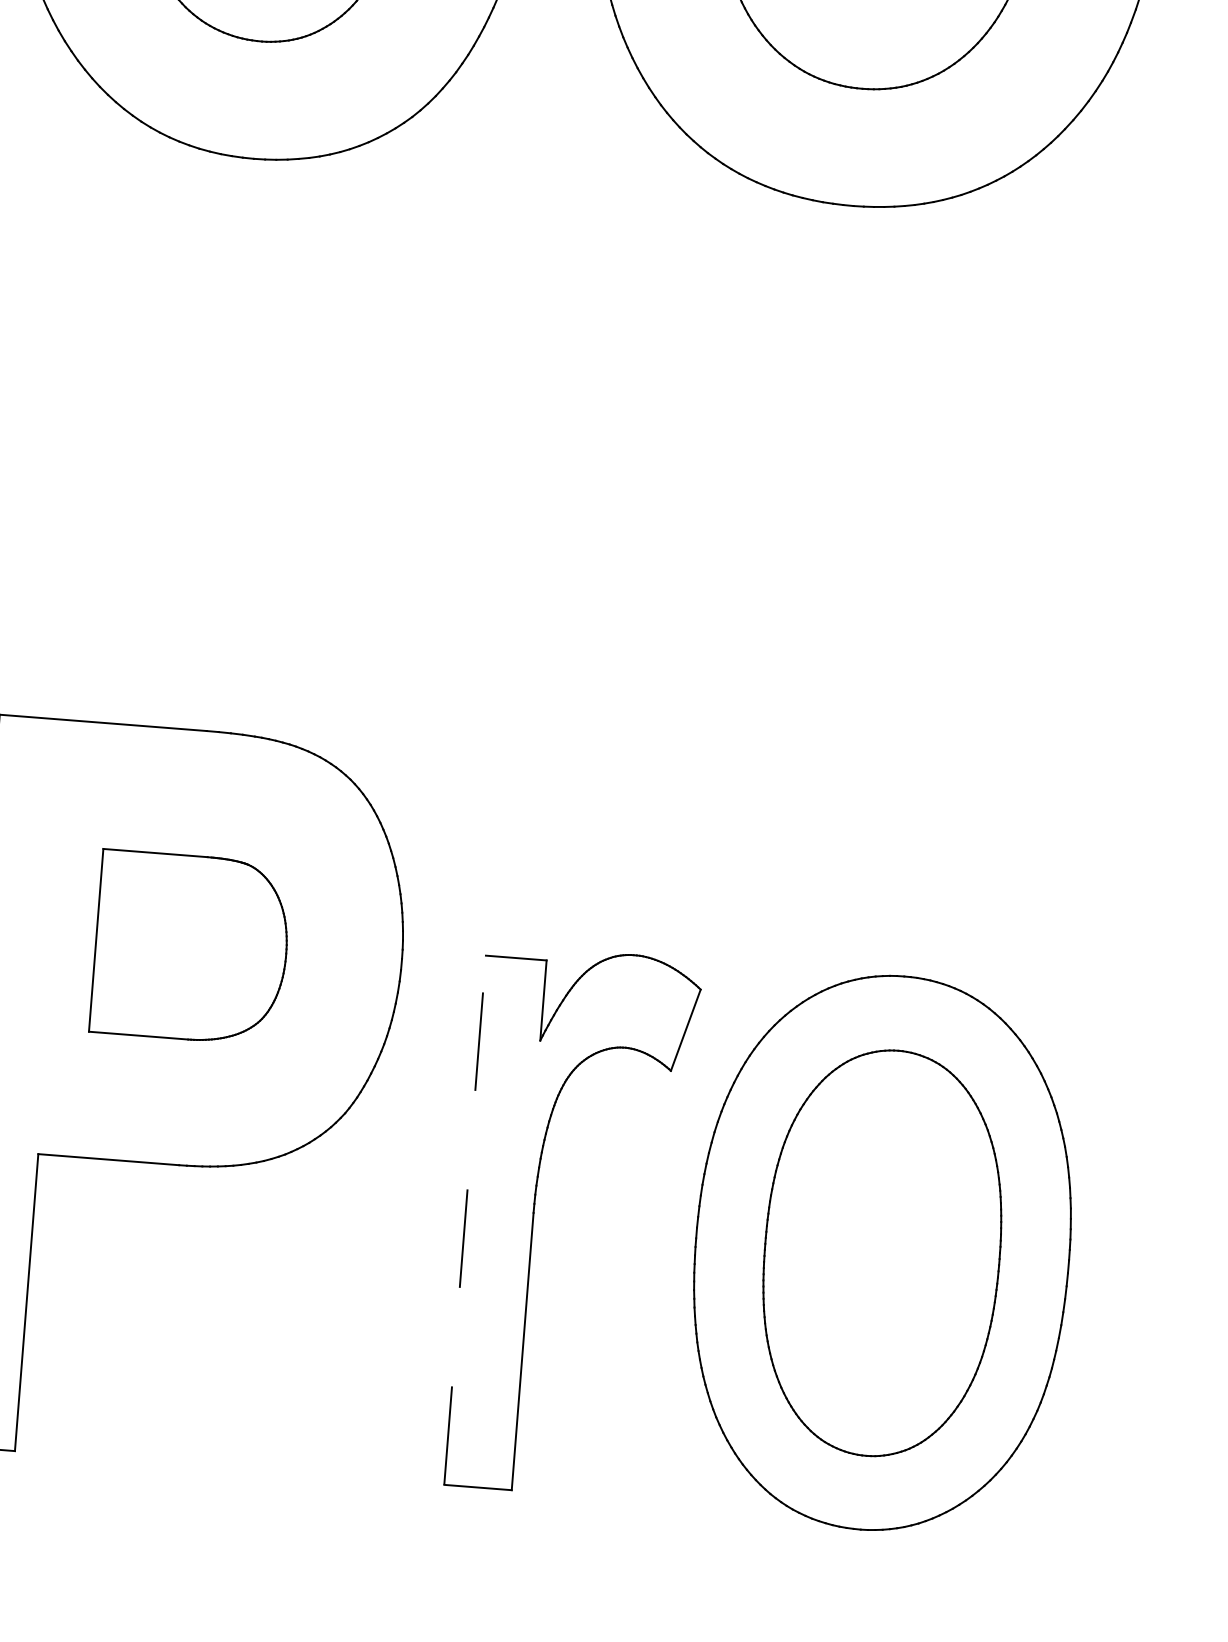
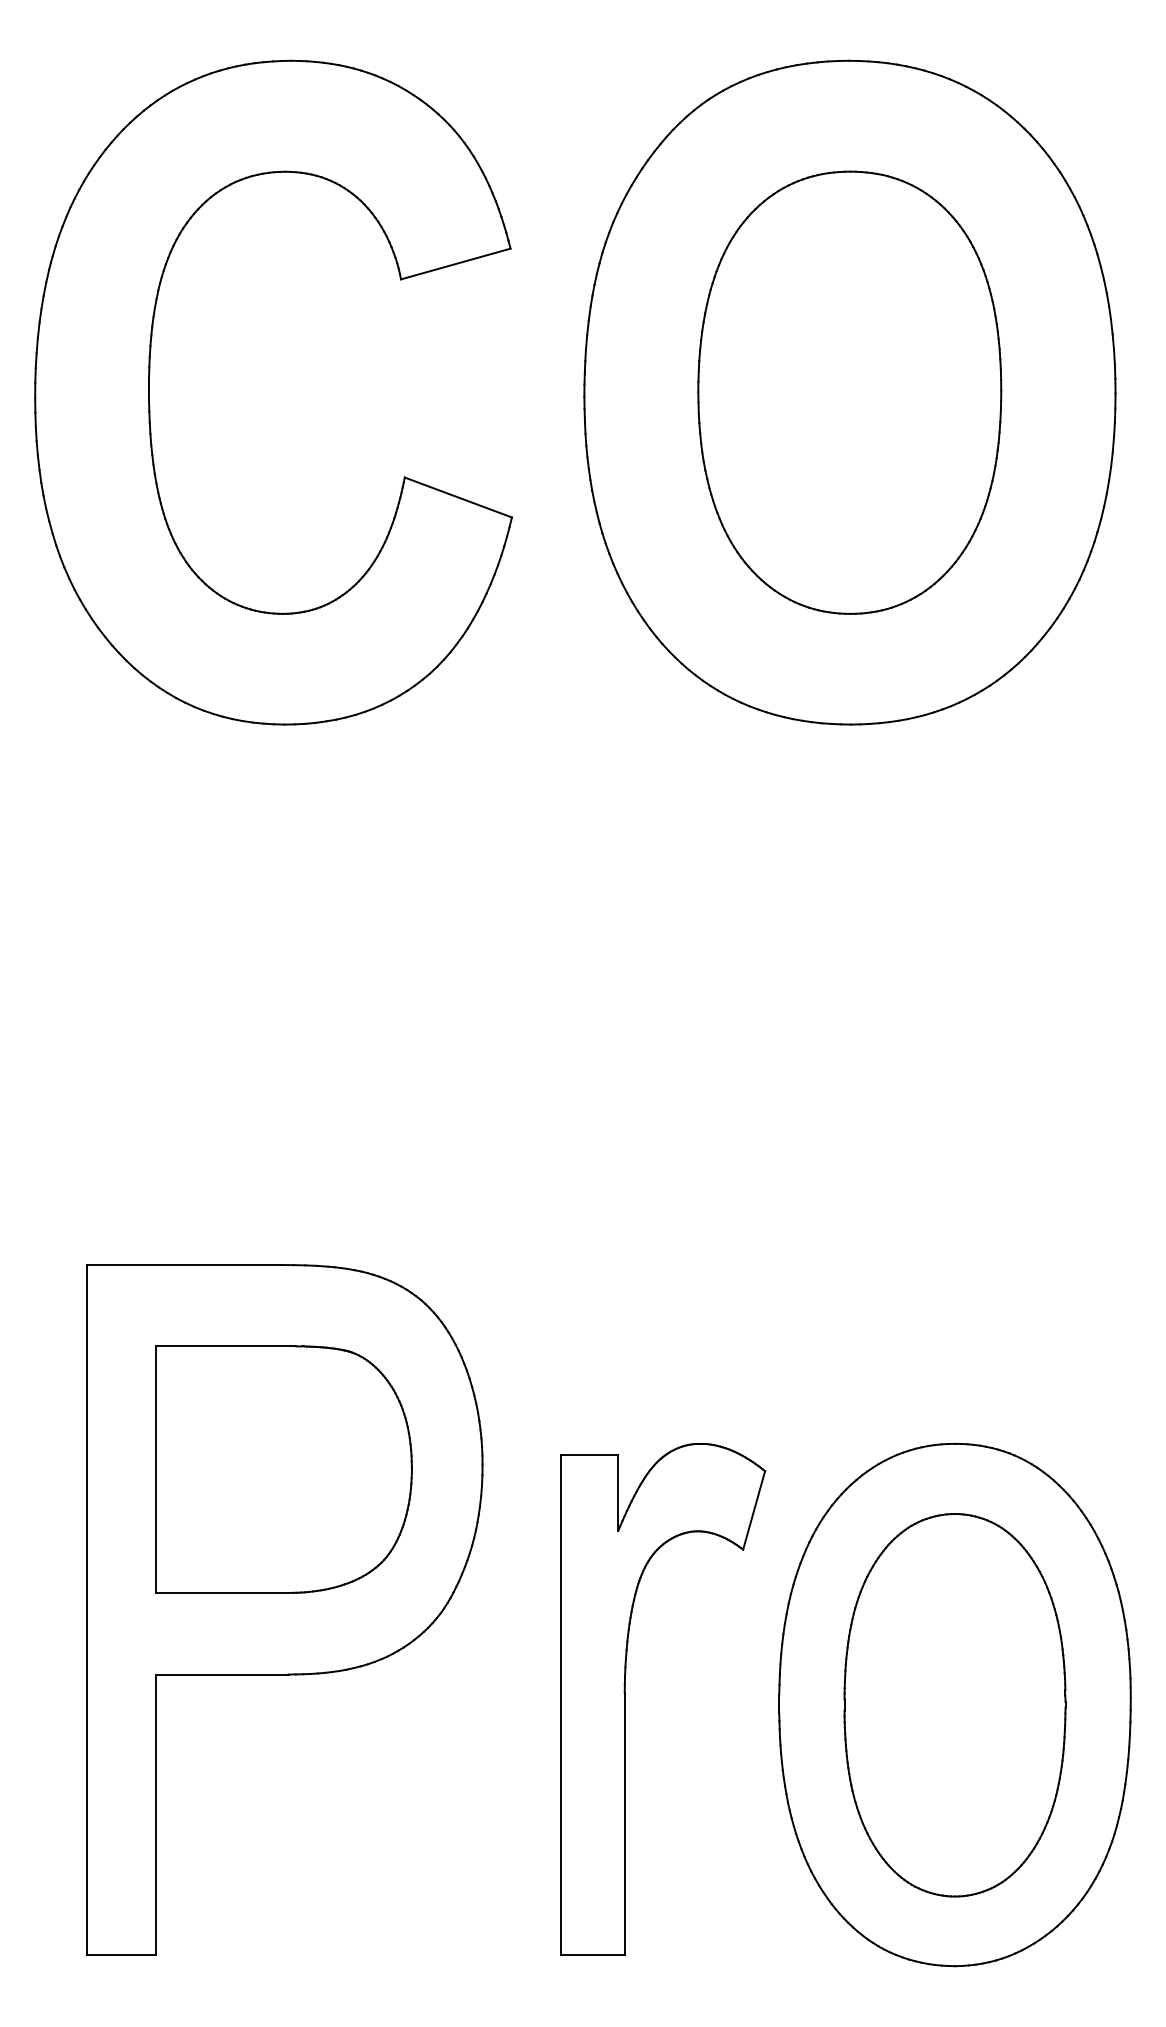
part: (190, 947) -> (283, 1469), size x1.43
line: (465, 1220) -> (561, 1705), dashed -> solid

